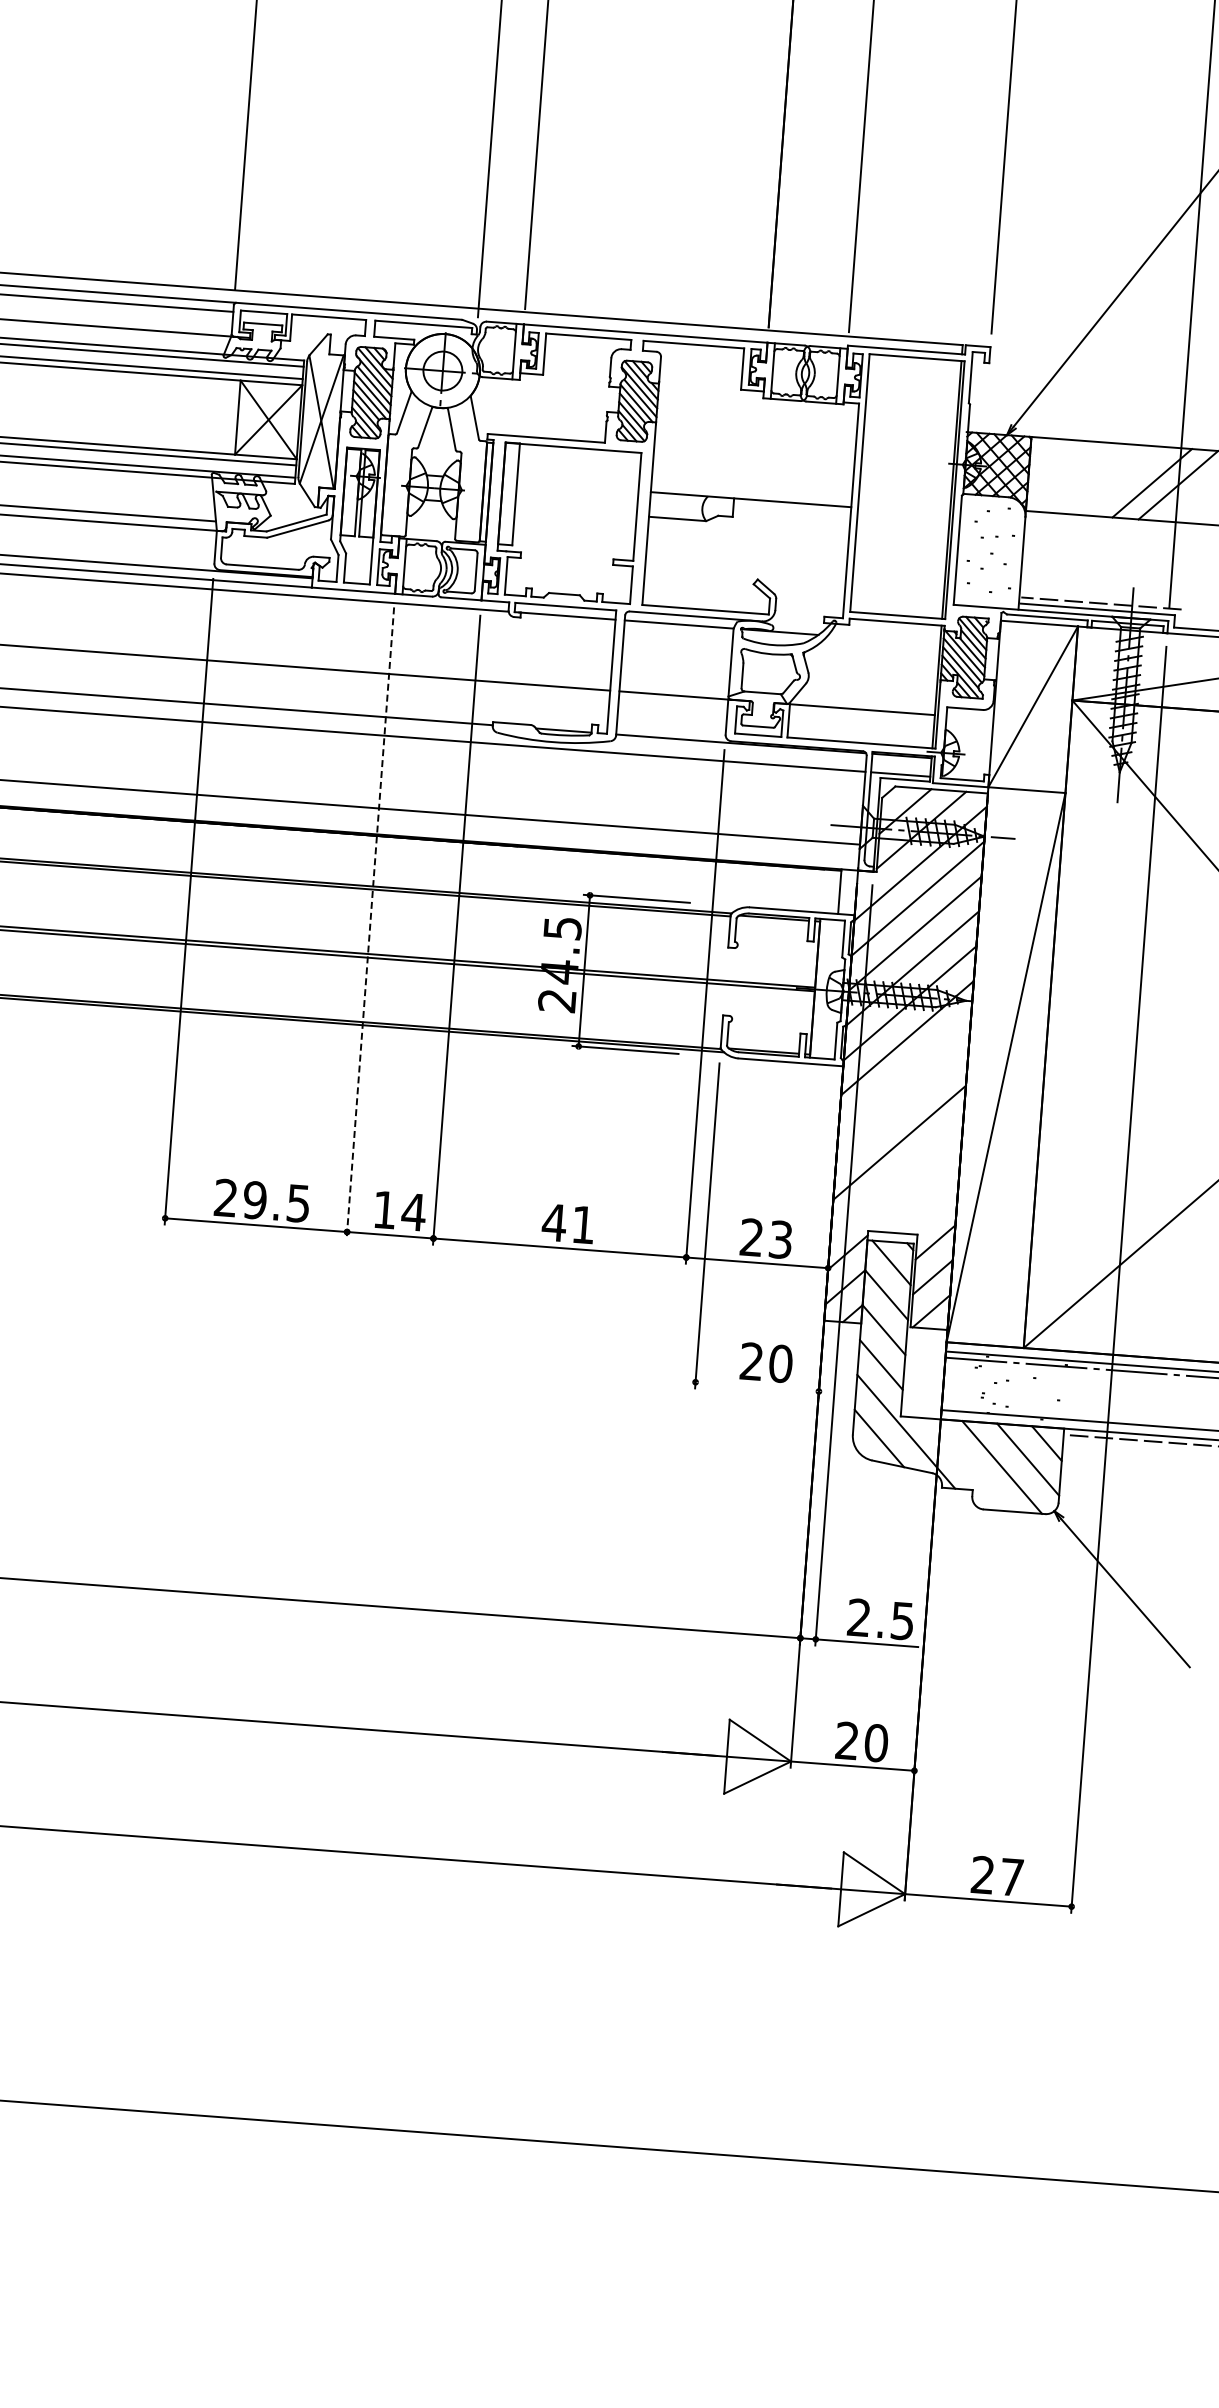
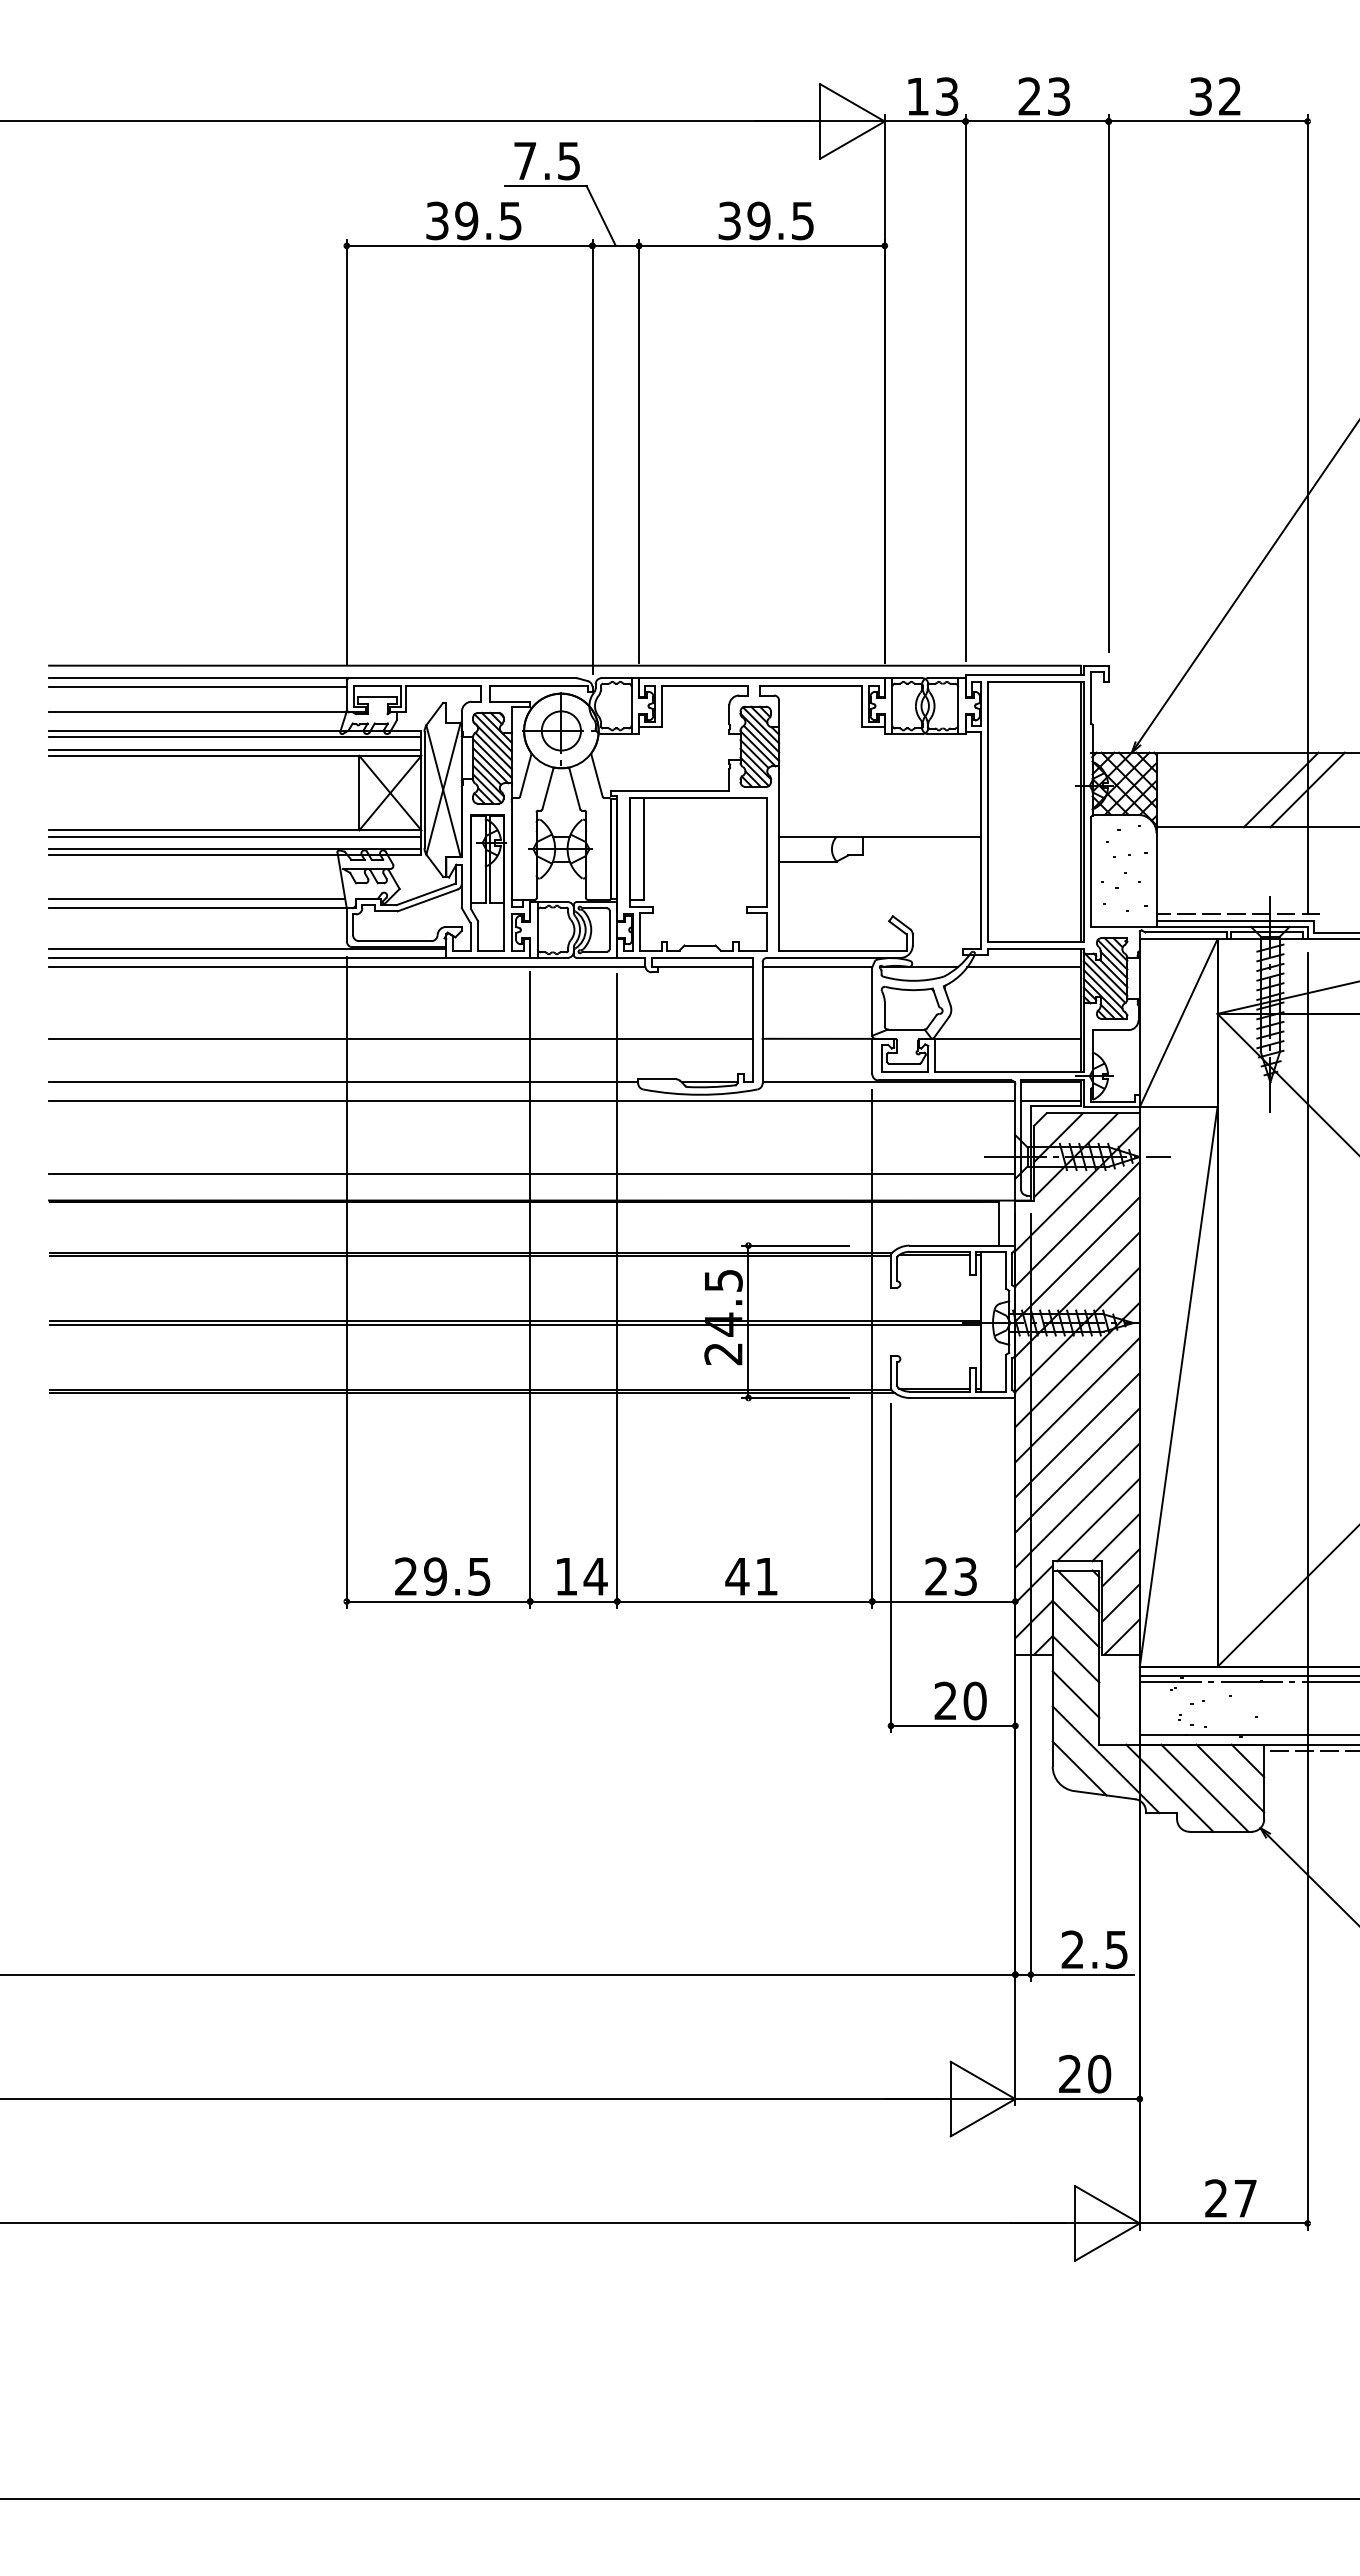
line: (883, 640) -> (1023, 967), added
line: (370, 923) -> (530, 1290), dashed -> solid
line: (904, 1072) -> (1077, 1399), added
line: (902, 1108) -> (1077, 1435), added
line: (896, 1177) -> (1077, 1505), added
line: (916, 1193) -> (1098, 1519), added
line: (932, 1212) -> (1115, 1537), added
line: (757, 1386) -> (953, 1725), added
line: (967, 1464) -> (1169, 1787), added

